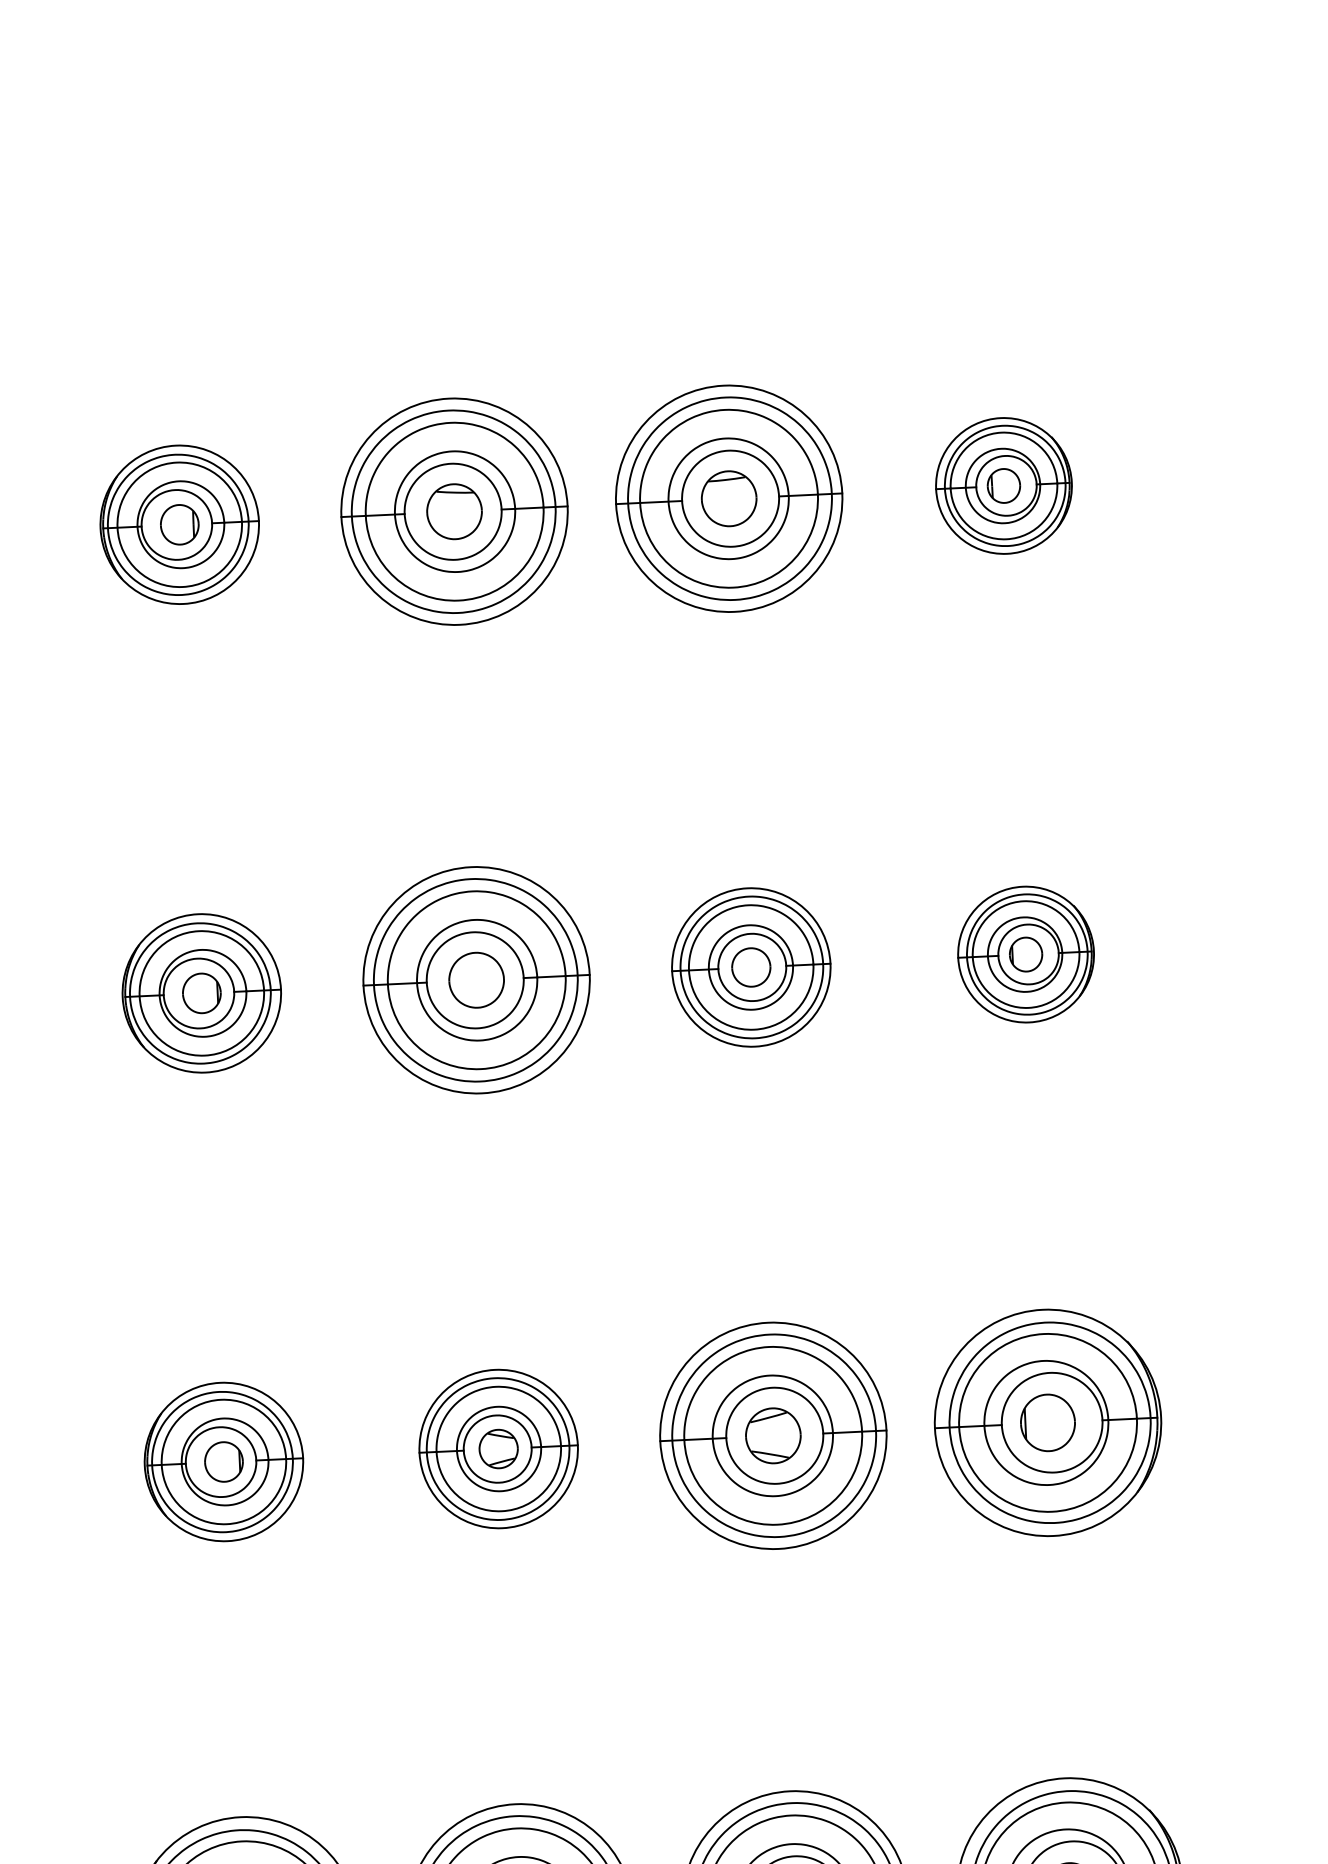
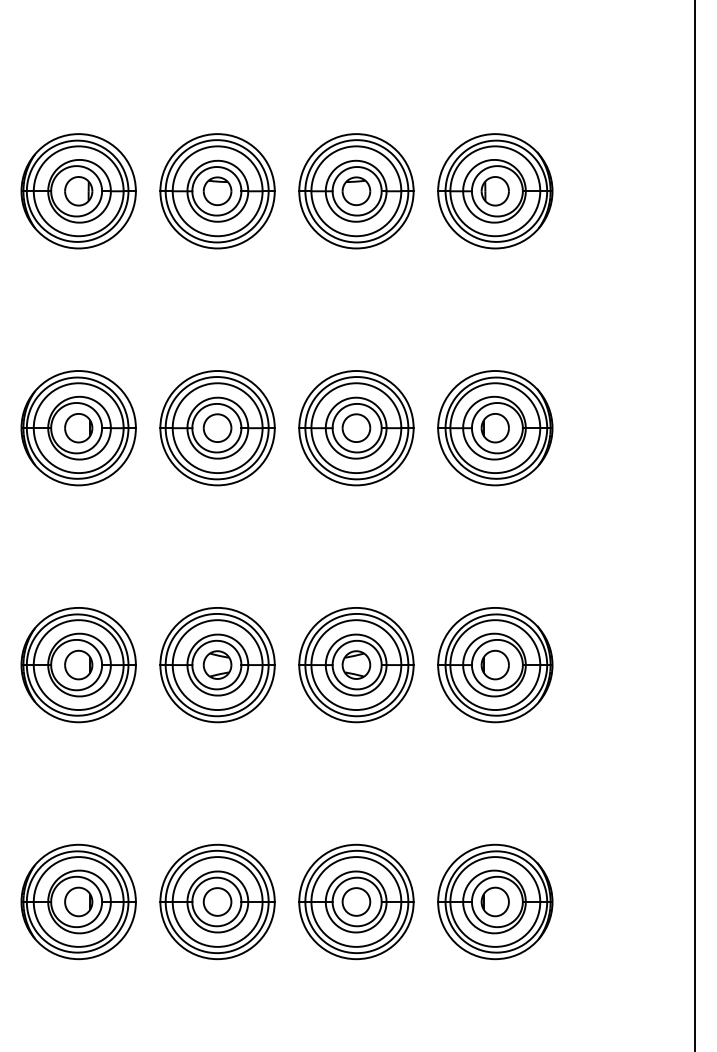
part: (1004, 486) -> (495, 191), size x1.67
part: (179, 525) -> (78, 191), size x1.43
part: (1026, 954) -> (495, 428), size x1.67
part: (751, 967) -> (356, 428), size x1.43
part: (201, 993) -> (78, 428), size x1.43
part: (498, 1449) -> (217, 665), size x1.43
part: (223, 1462) -> (78, 665), size x1.43

